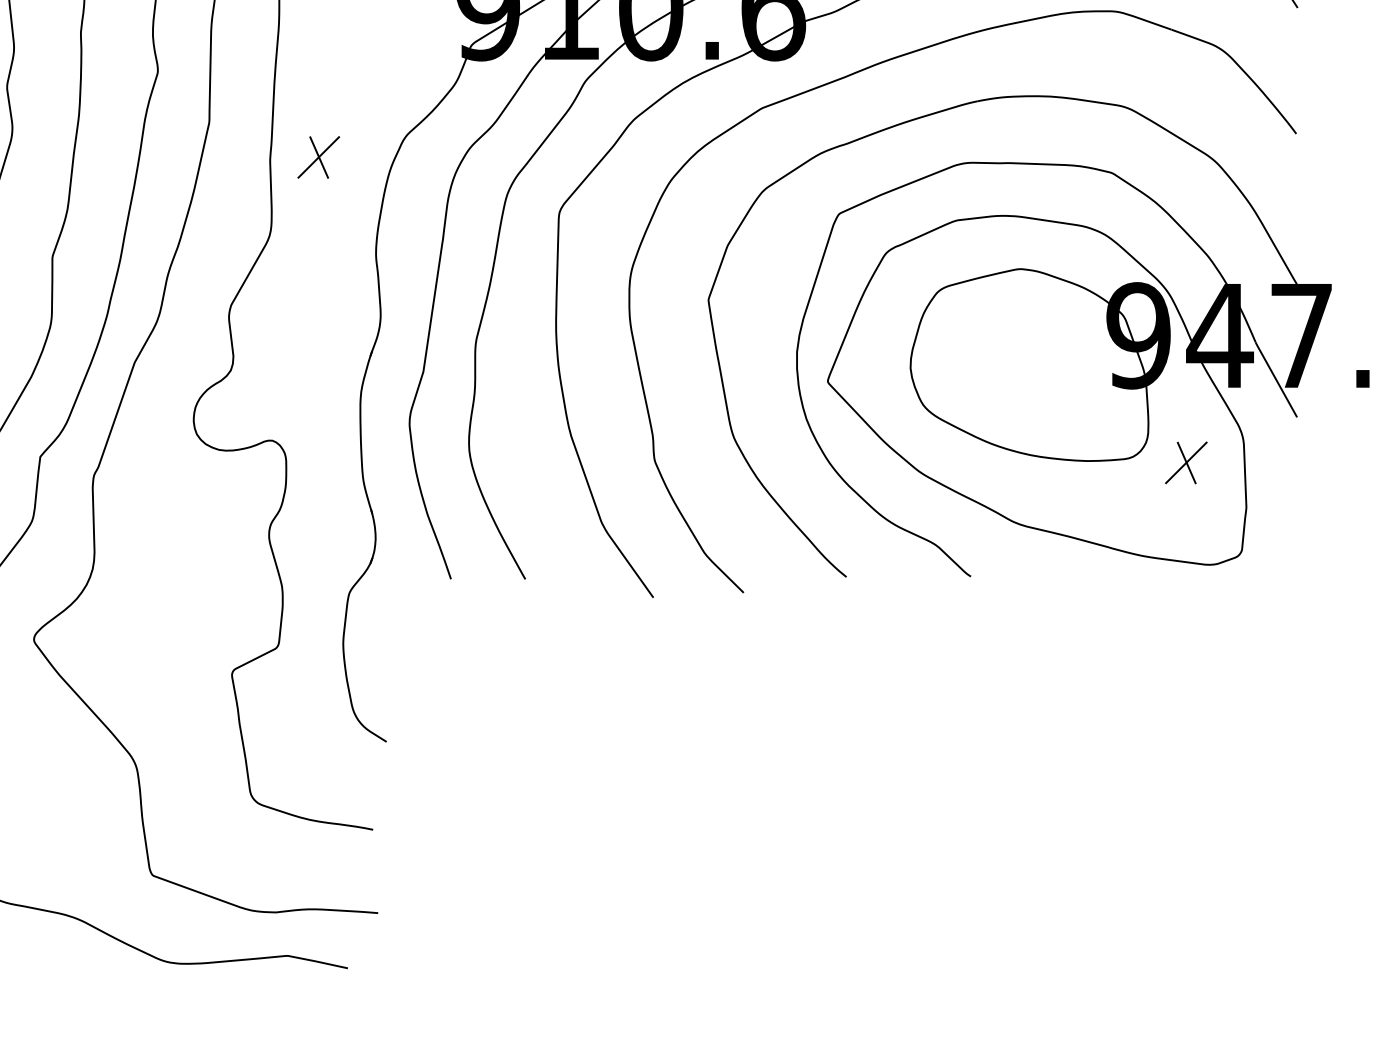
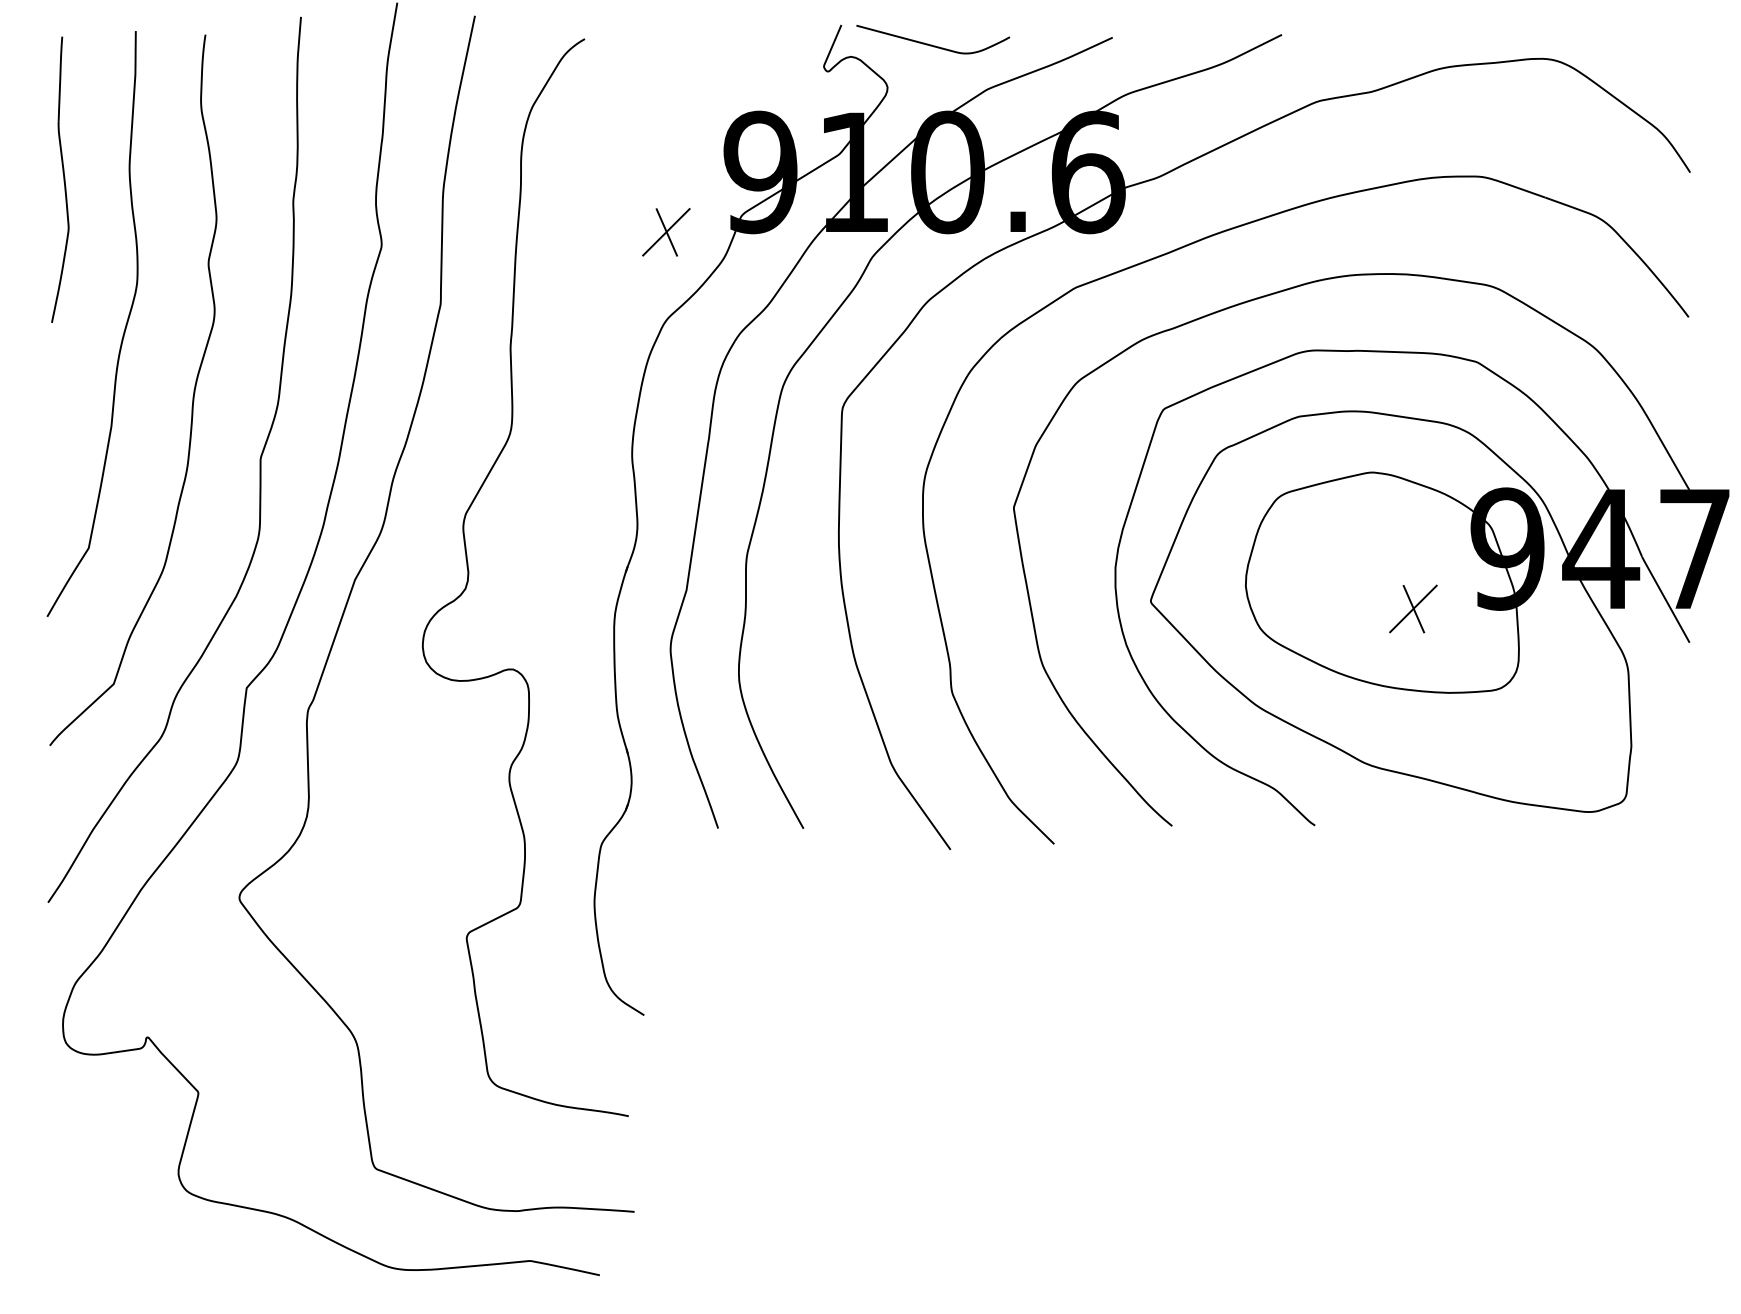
part: (318, 157) -> (666, 232), moved
part: (1186, 462) -> (1413, 608), moved

